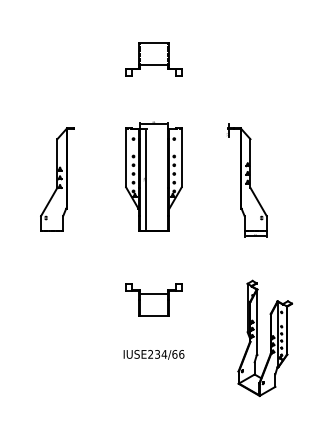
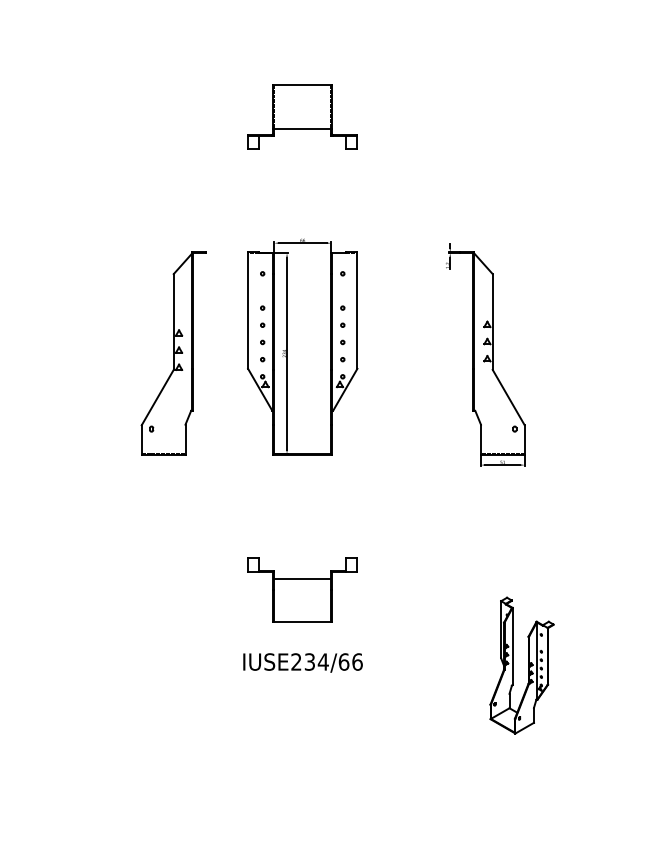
part: (57, 179) -> (174, 353), moved
part: (265, 337) -> (522, 664), size x0.6
text: (153, 354) -> (301, 662), moved

